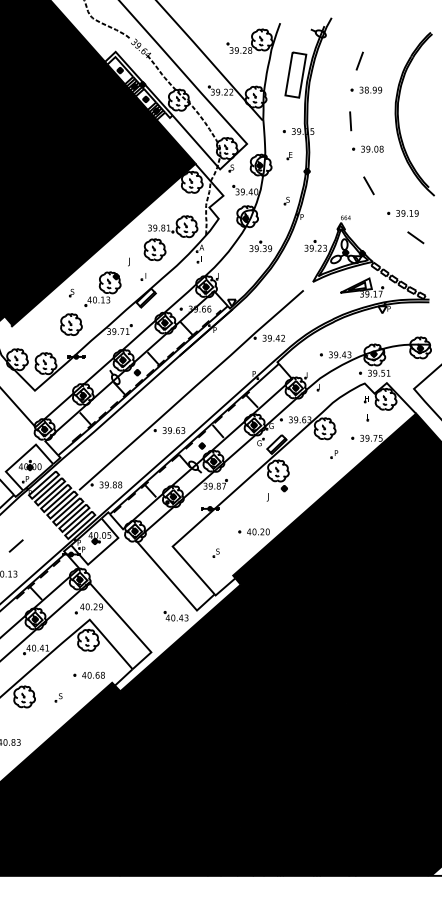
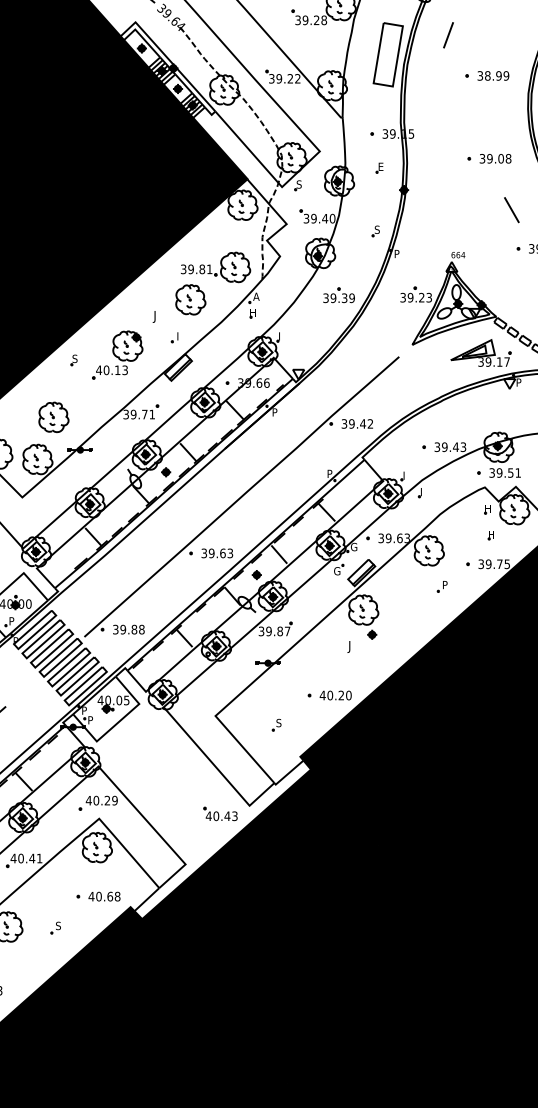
line: (359, 60) -> (448, 34), moved
line: (350, 121) -> (464, 119), removed
line: (368, 185) -> (511, 209), moved
part: (71, 324) -> (53, 417), moved

